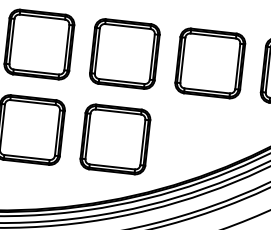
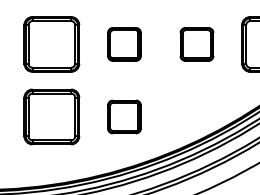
part: (124, 54) -> (124, 44), size x0.6
part: (209, 63) -> (196, 44), size x0.6
part: (115, 138) -> (124, 116), size x0.6

